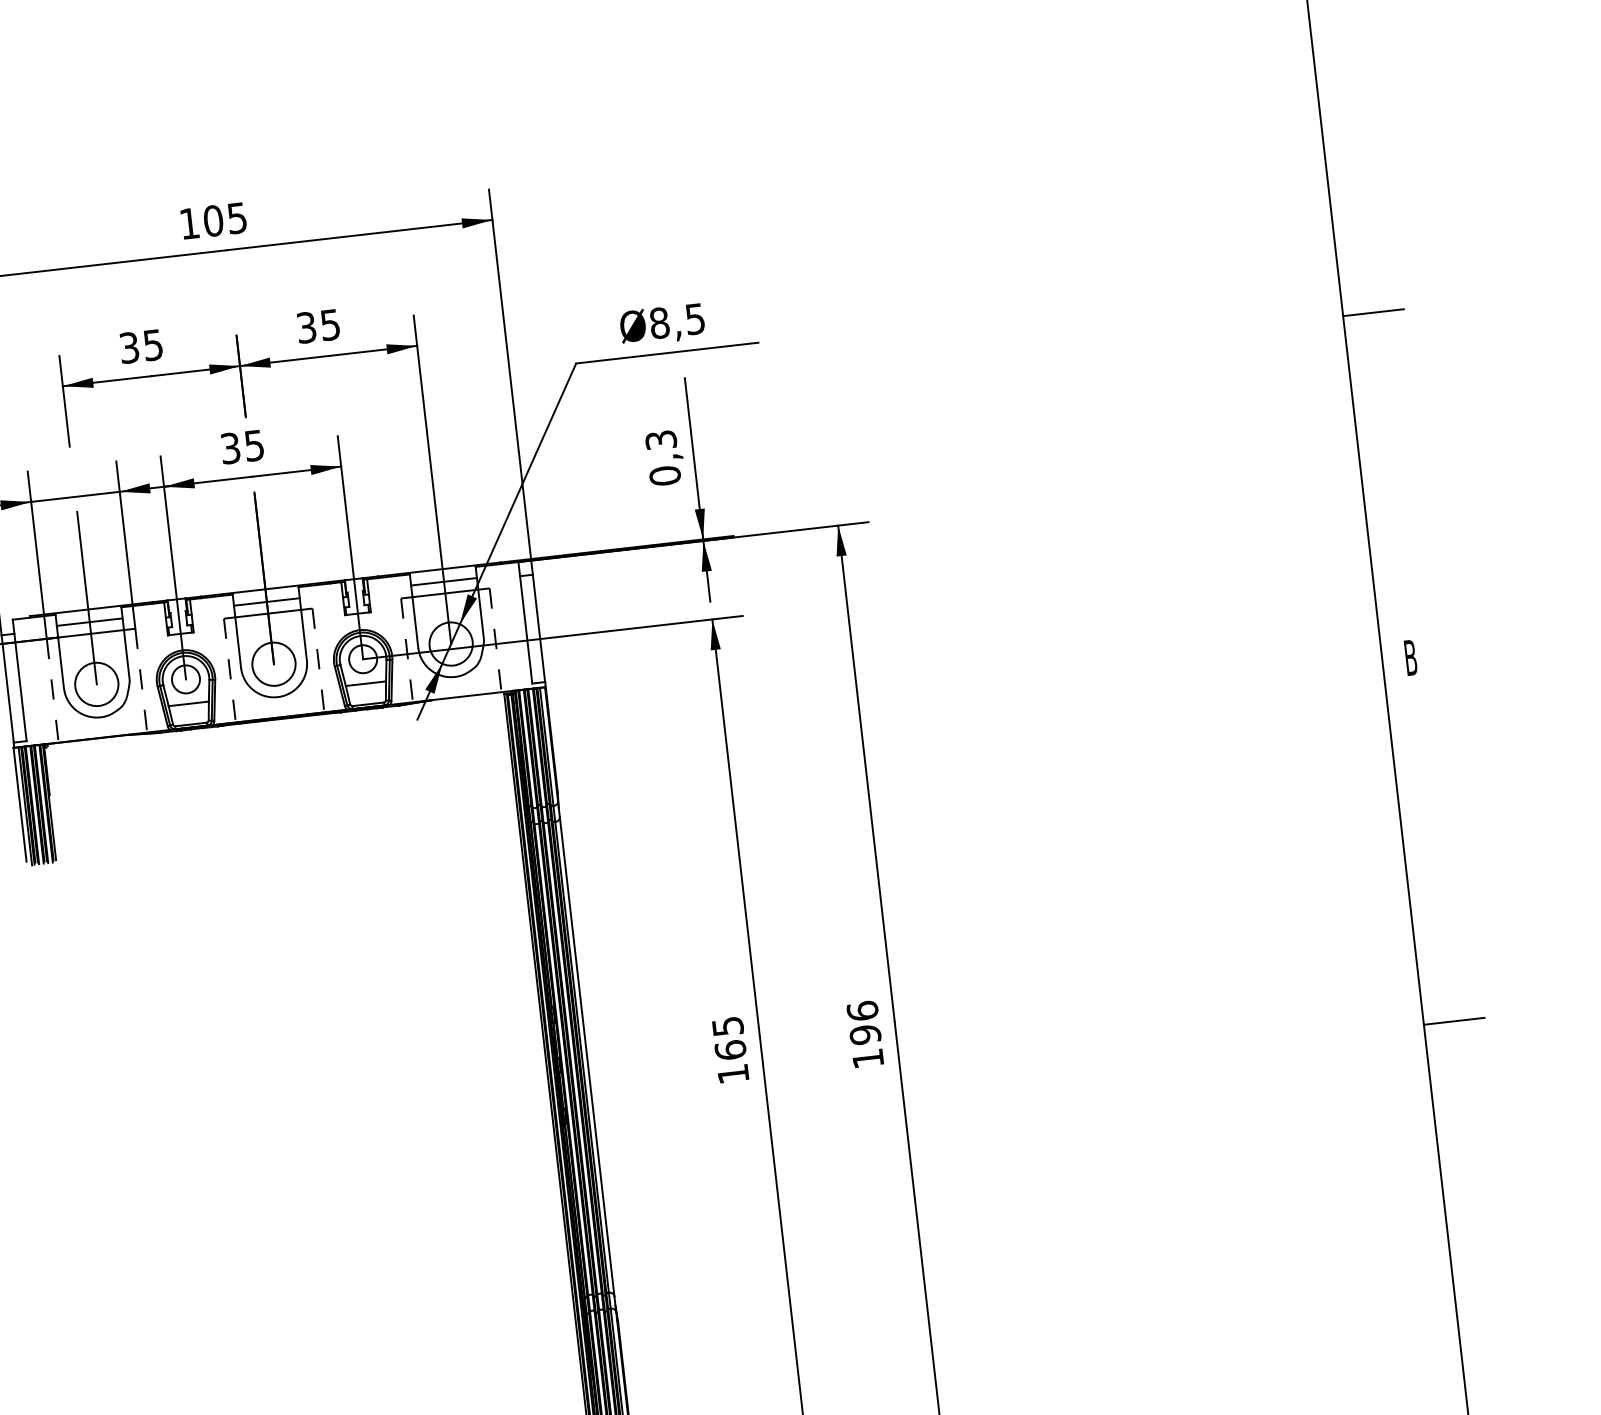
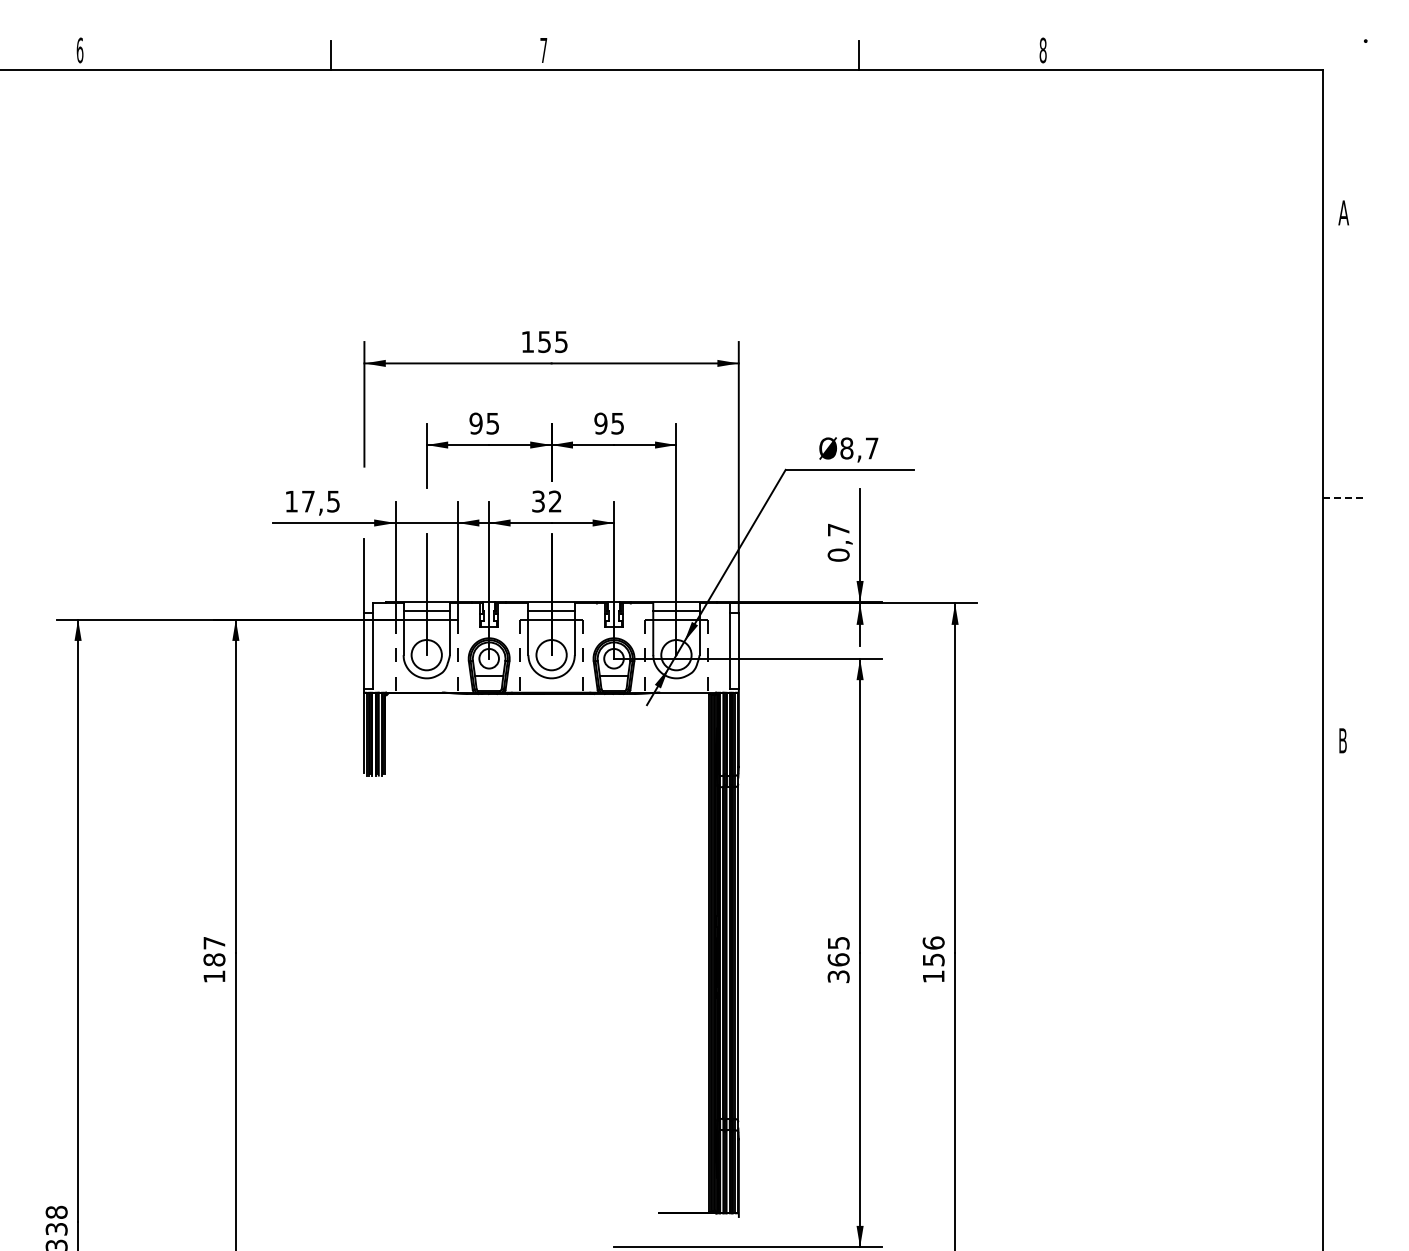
text: (213, 221) -> (544, 342), 105 -> 155
line: (1373, 312) -> (1344, 497), solid -> dashed
text: (694, 319) -> (871, 448), Ø8,5 -> Ø8,7
text: (305, 327) -> (600, 423), 35 -> 95
text: (128, 347) -> (475, 423), 35 -> 95
text: (660, 439) -> (838, 529), 0,3 -> 0,7
text: (254, 445) -> (555, 501), 35 -> 32
line: (1453, 1021) -> (1343, 997), removed
text: (865, 1034) -> (933, 959), 196 -> 156
text: (733, 1073) -> (838, 976), 165 -> 365

